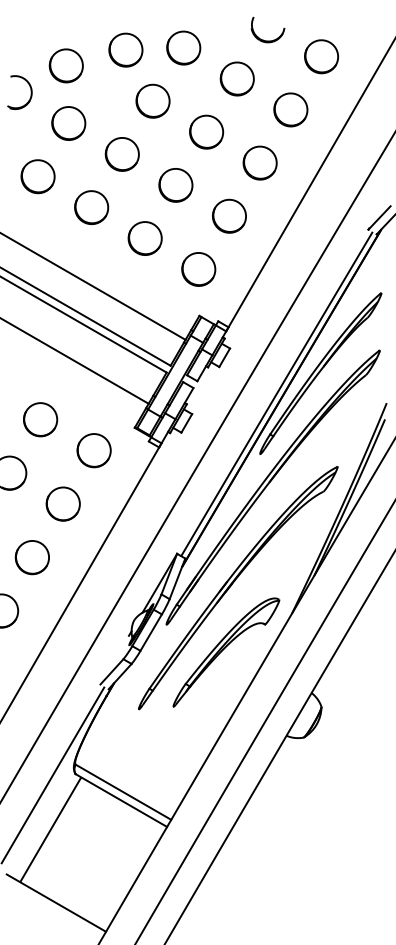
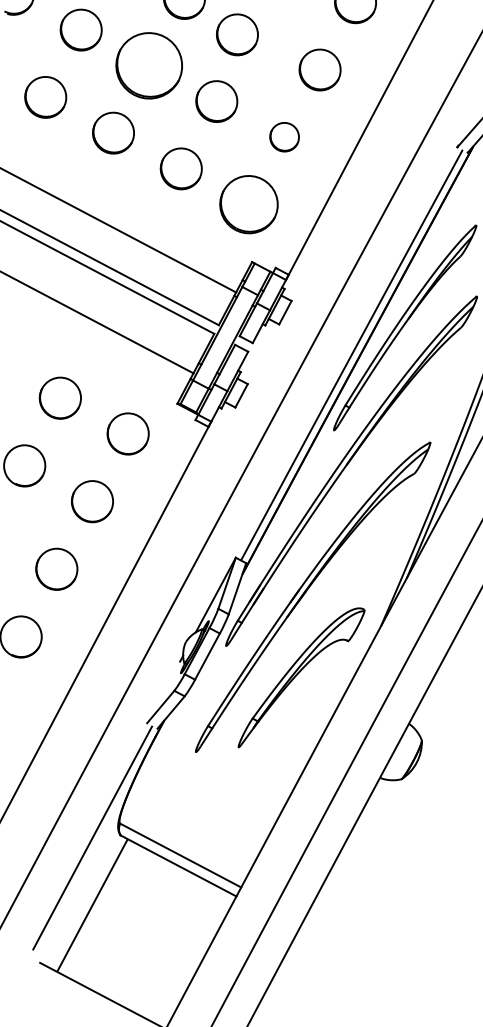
part: (206, 131) -> (237, 33), moved
part: (121, 154) -> (147, 65), size x1.6
part: (229, 215) -> (284, 136), size x0.7
part: (198, 269) -> (248, 204), size x1.4

